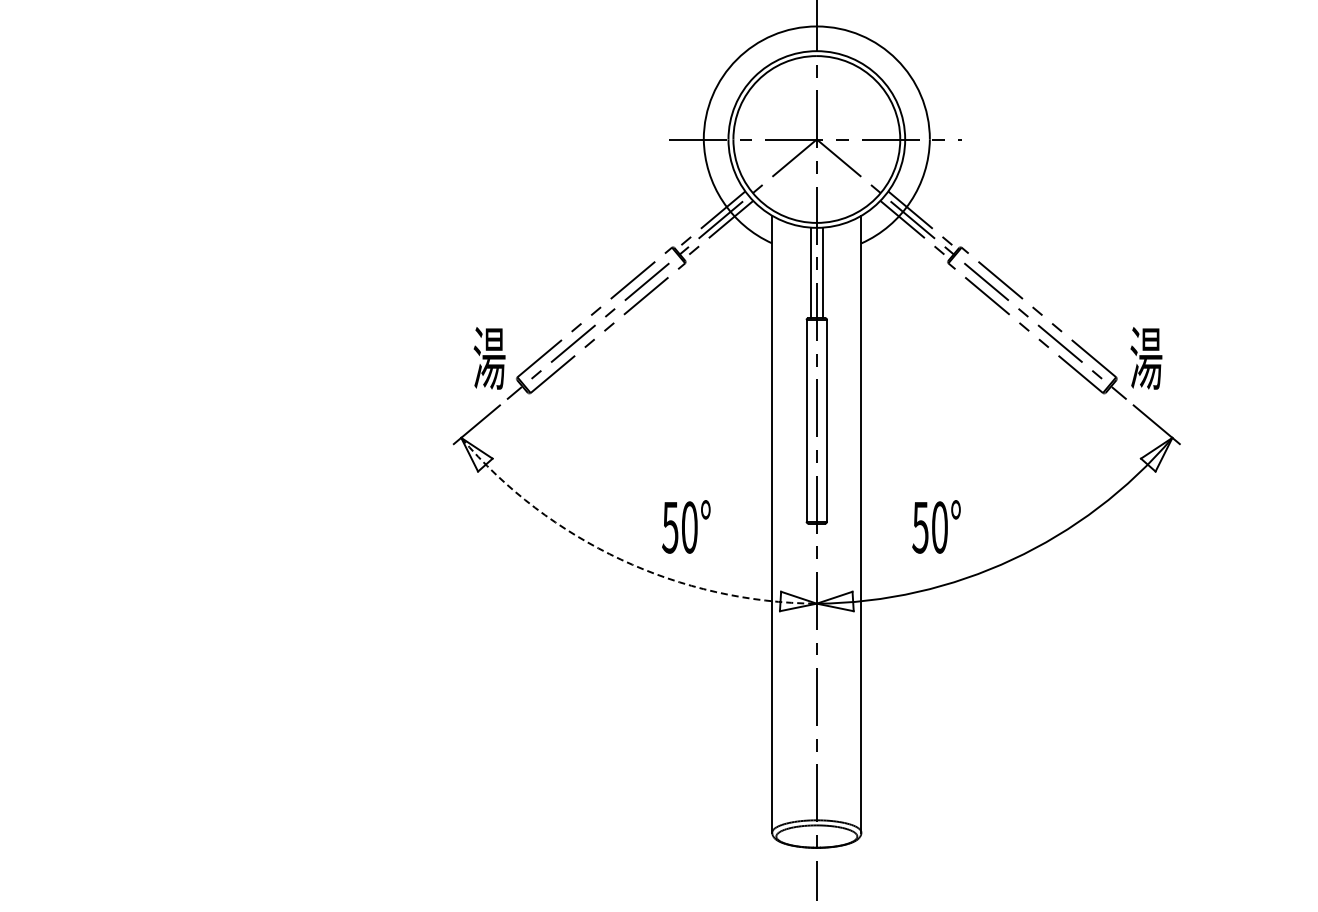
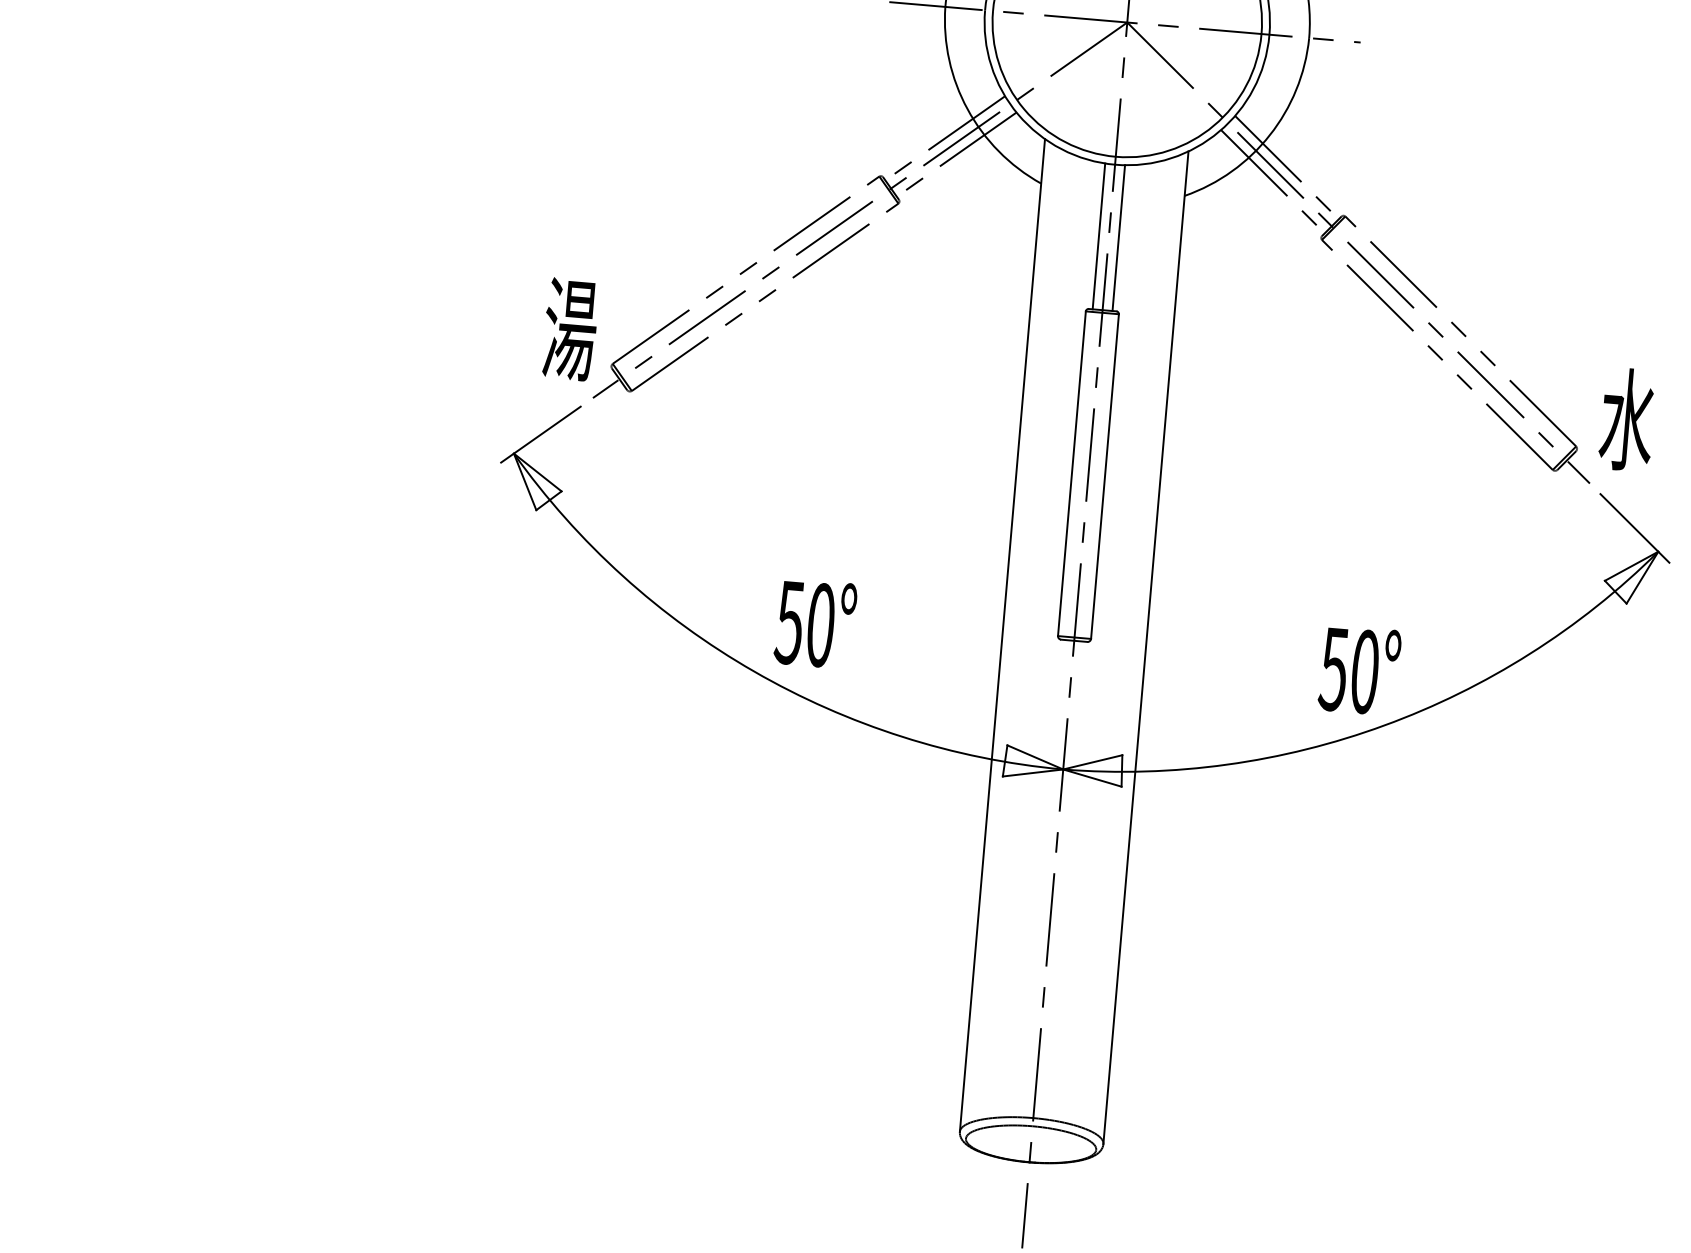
text: (1146, 357) -> (1627, 418), 湯 -> 水
text: (686, 526) -> (815, 623), moved
text: (936, 526) -> (1359, 669), moved
arc: (620, 559) -> (753, 671), dashed -> solid

